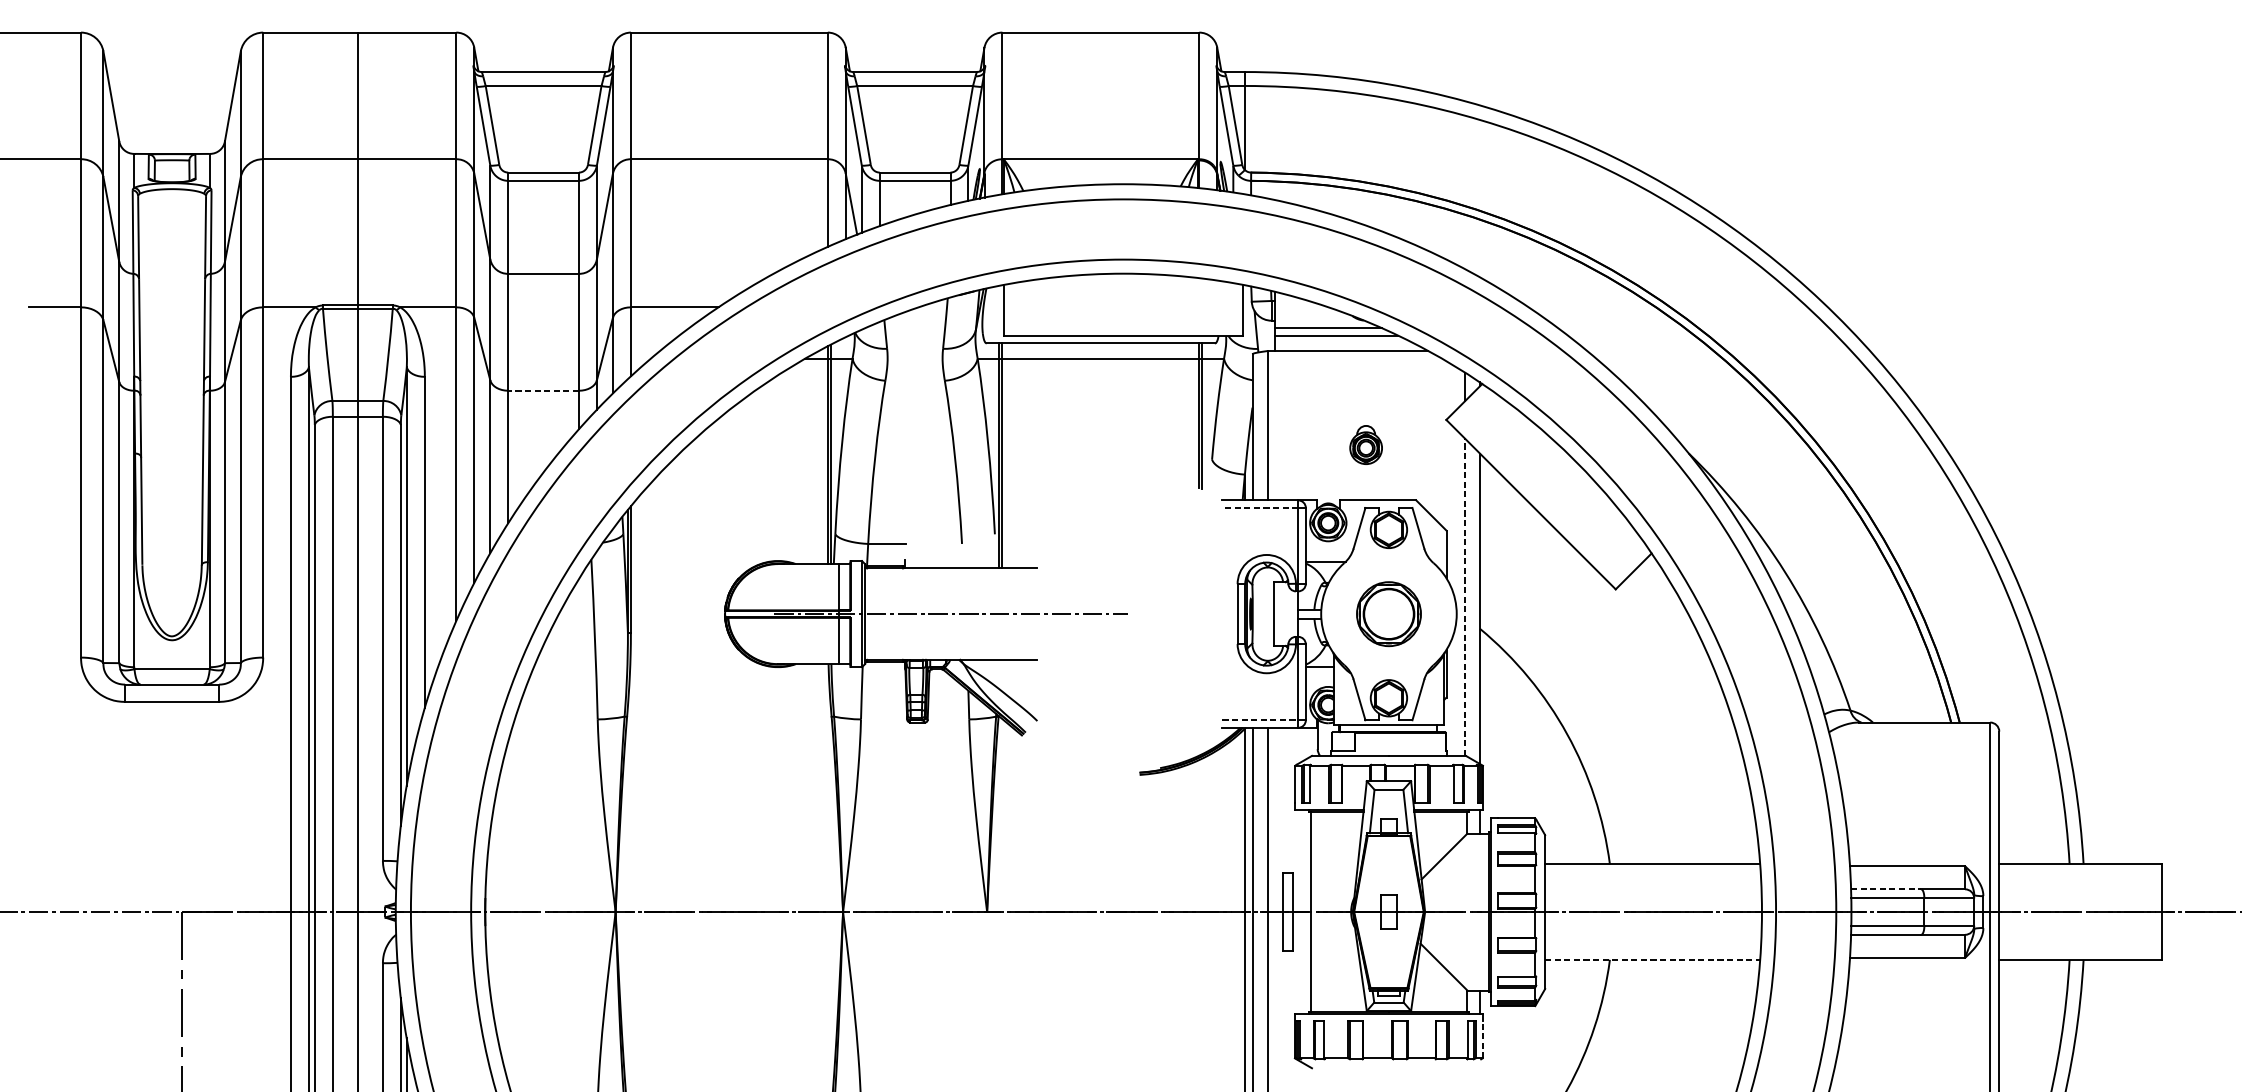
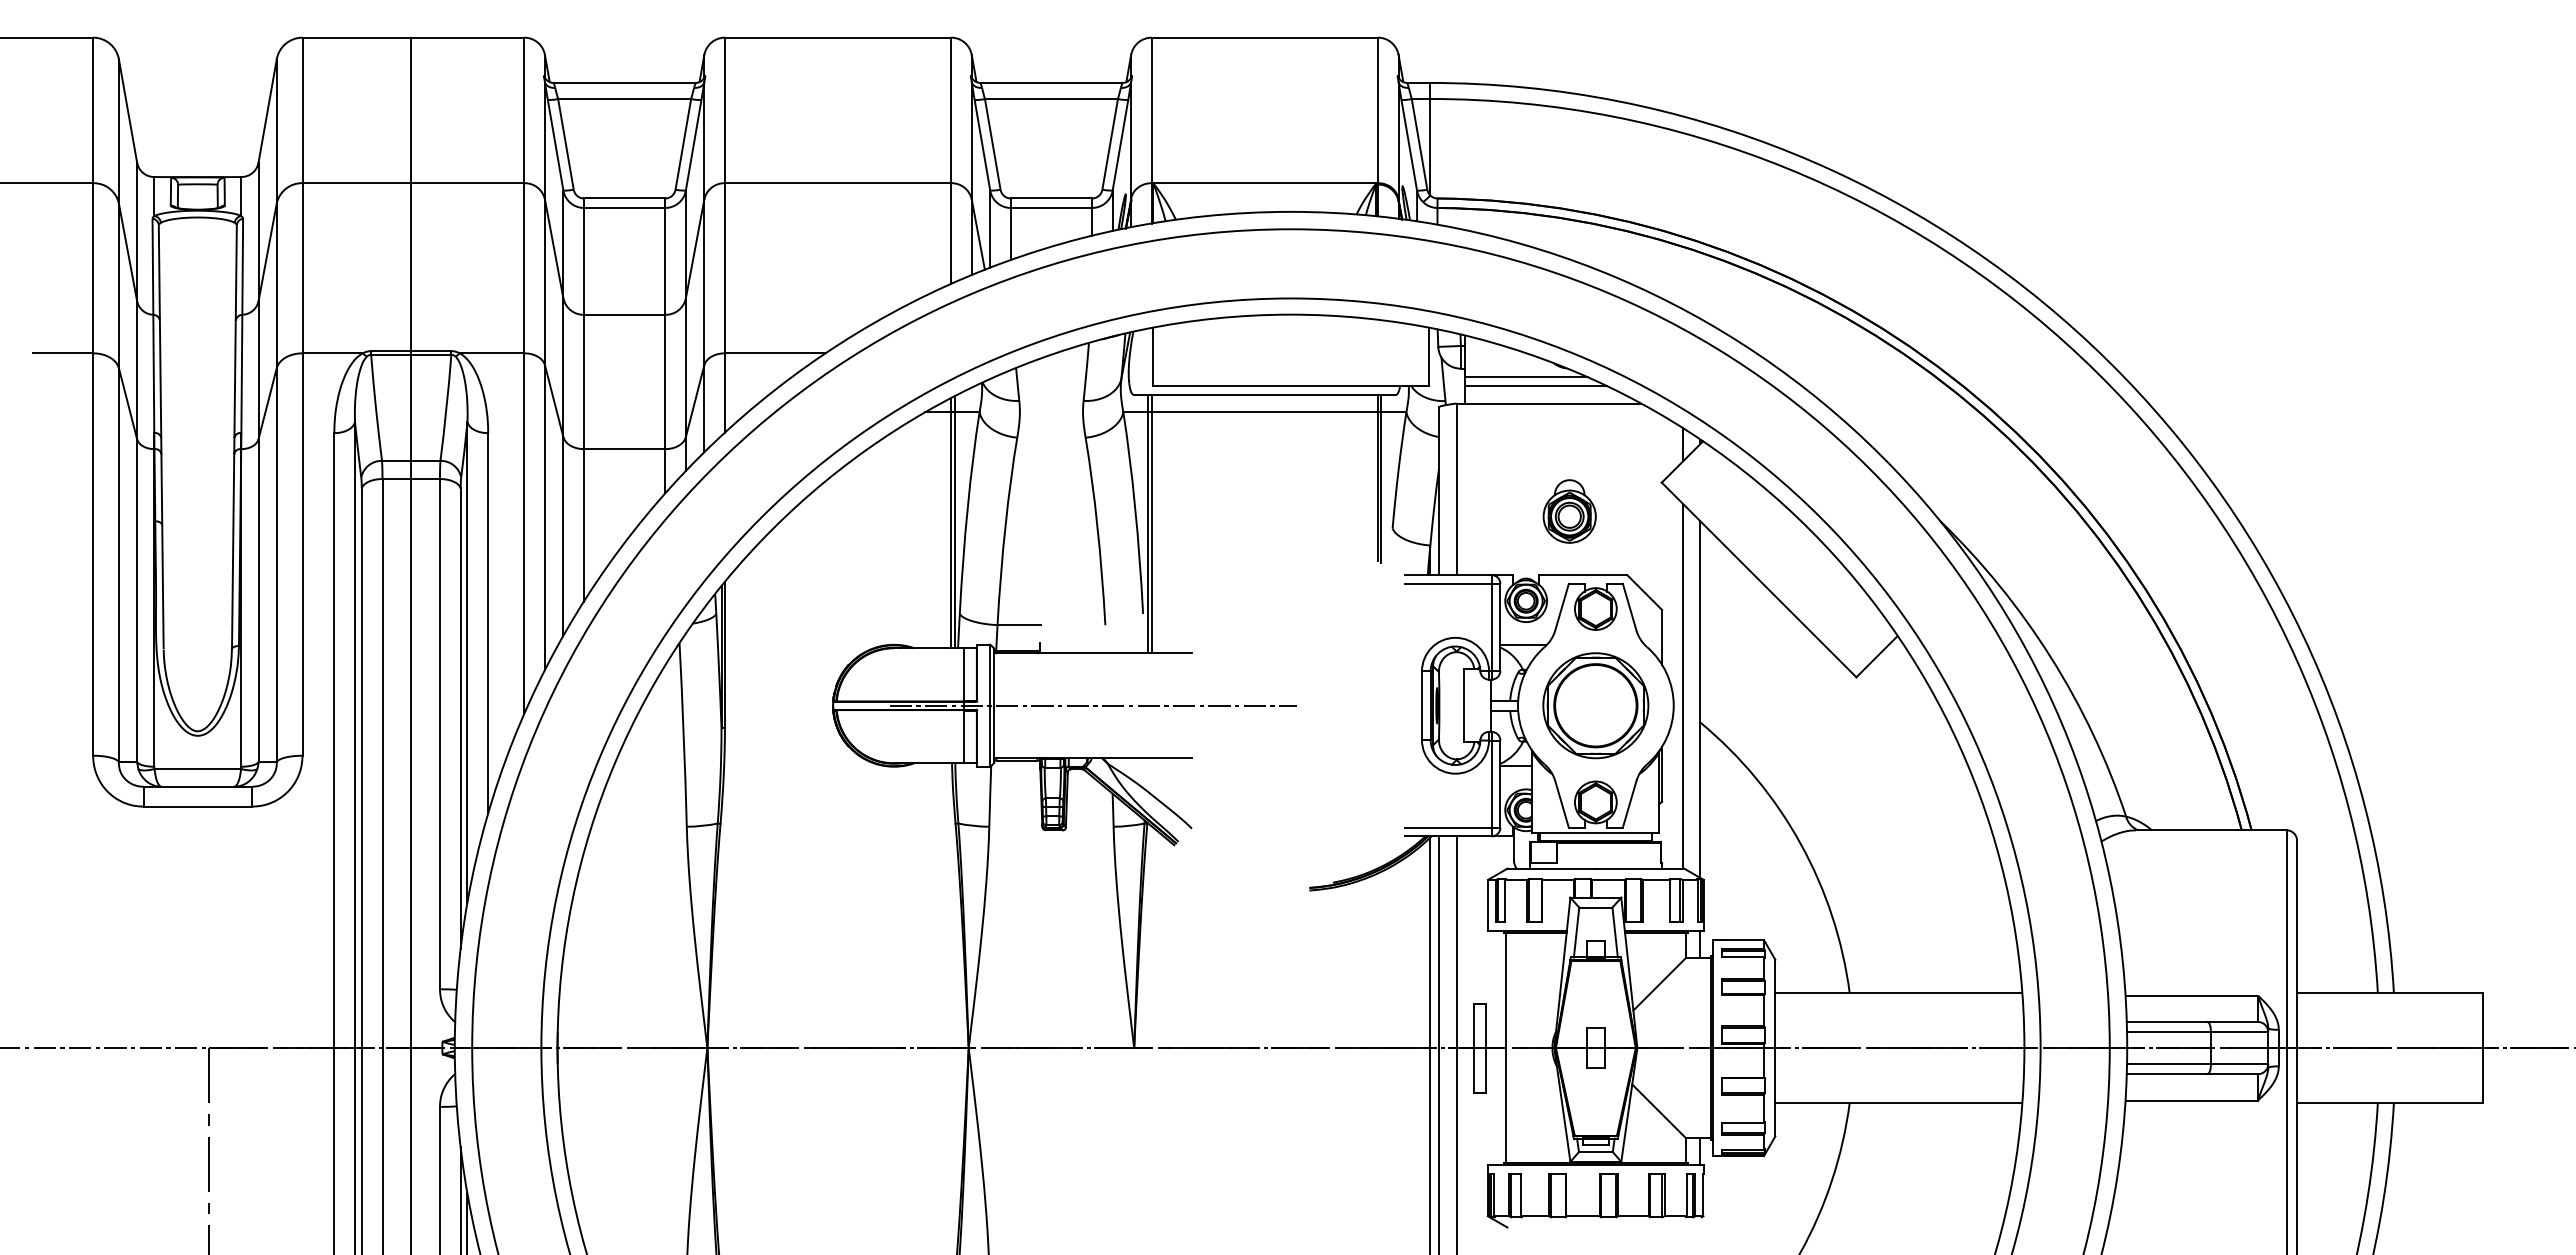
line: (543, 391) -> (624, 449), dashed -> solid
part: (1366, 445) -> (1569, 511), size x1.43
line: (1260, 507) -> (1448, 583), dashed -> solid
line: (1464, 596) -> (1682, 685), dashed -> solid
part: (1388, 613) -> (1595, 705), size x1.43
line: (1260, 720) -> (1448, 827), dashed -> solid
line: (1886, 888) -> (2167, 1021), dashed -> solid
line: (1652, 959) -> (1898, 1102), dashed -> solid
line: (1482, 1039) -> (1703, 1194), dashed -> solid

